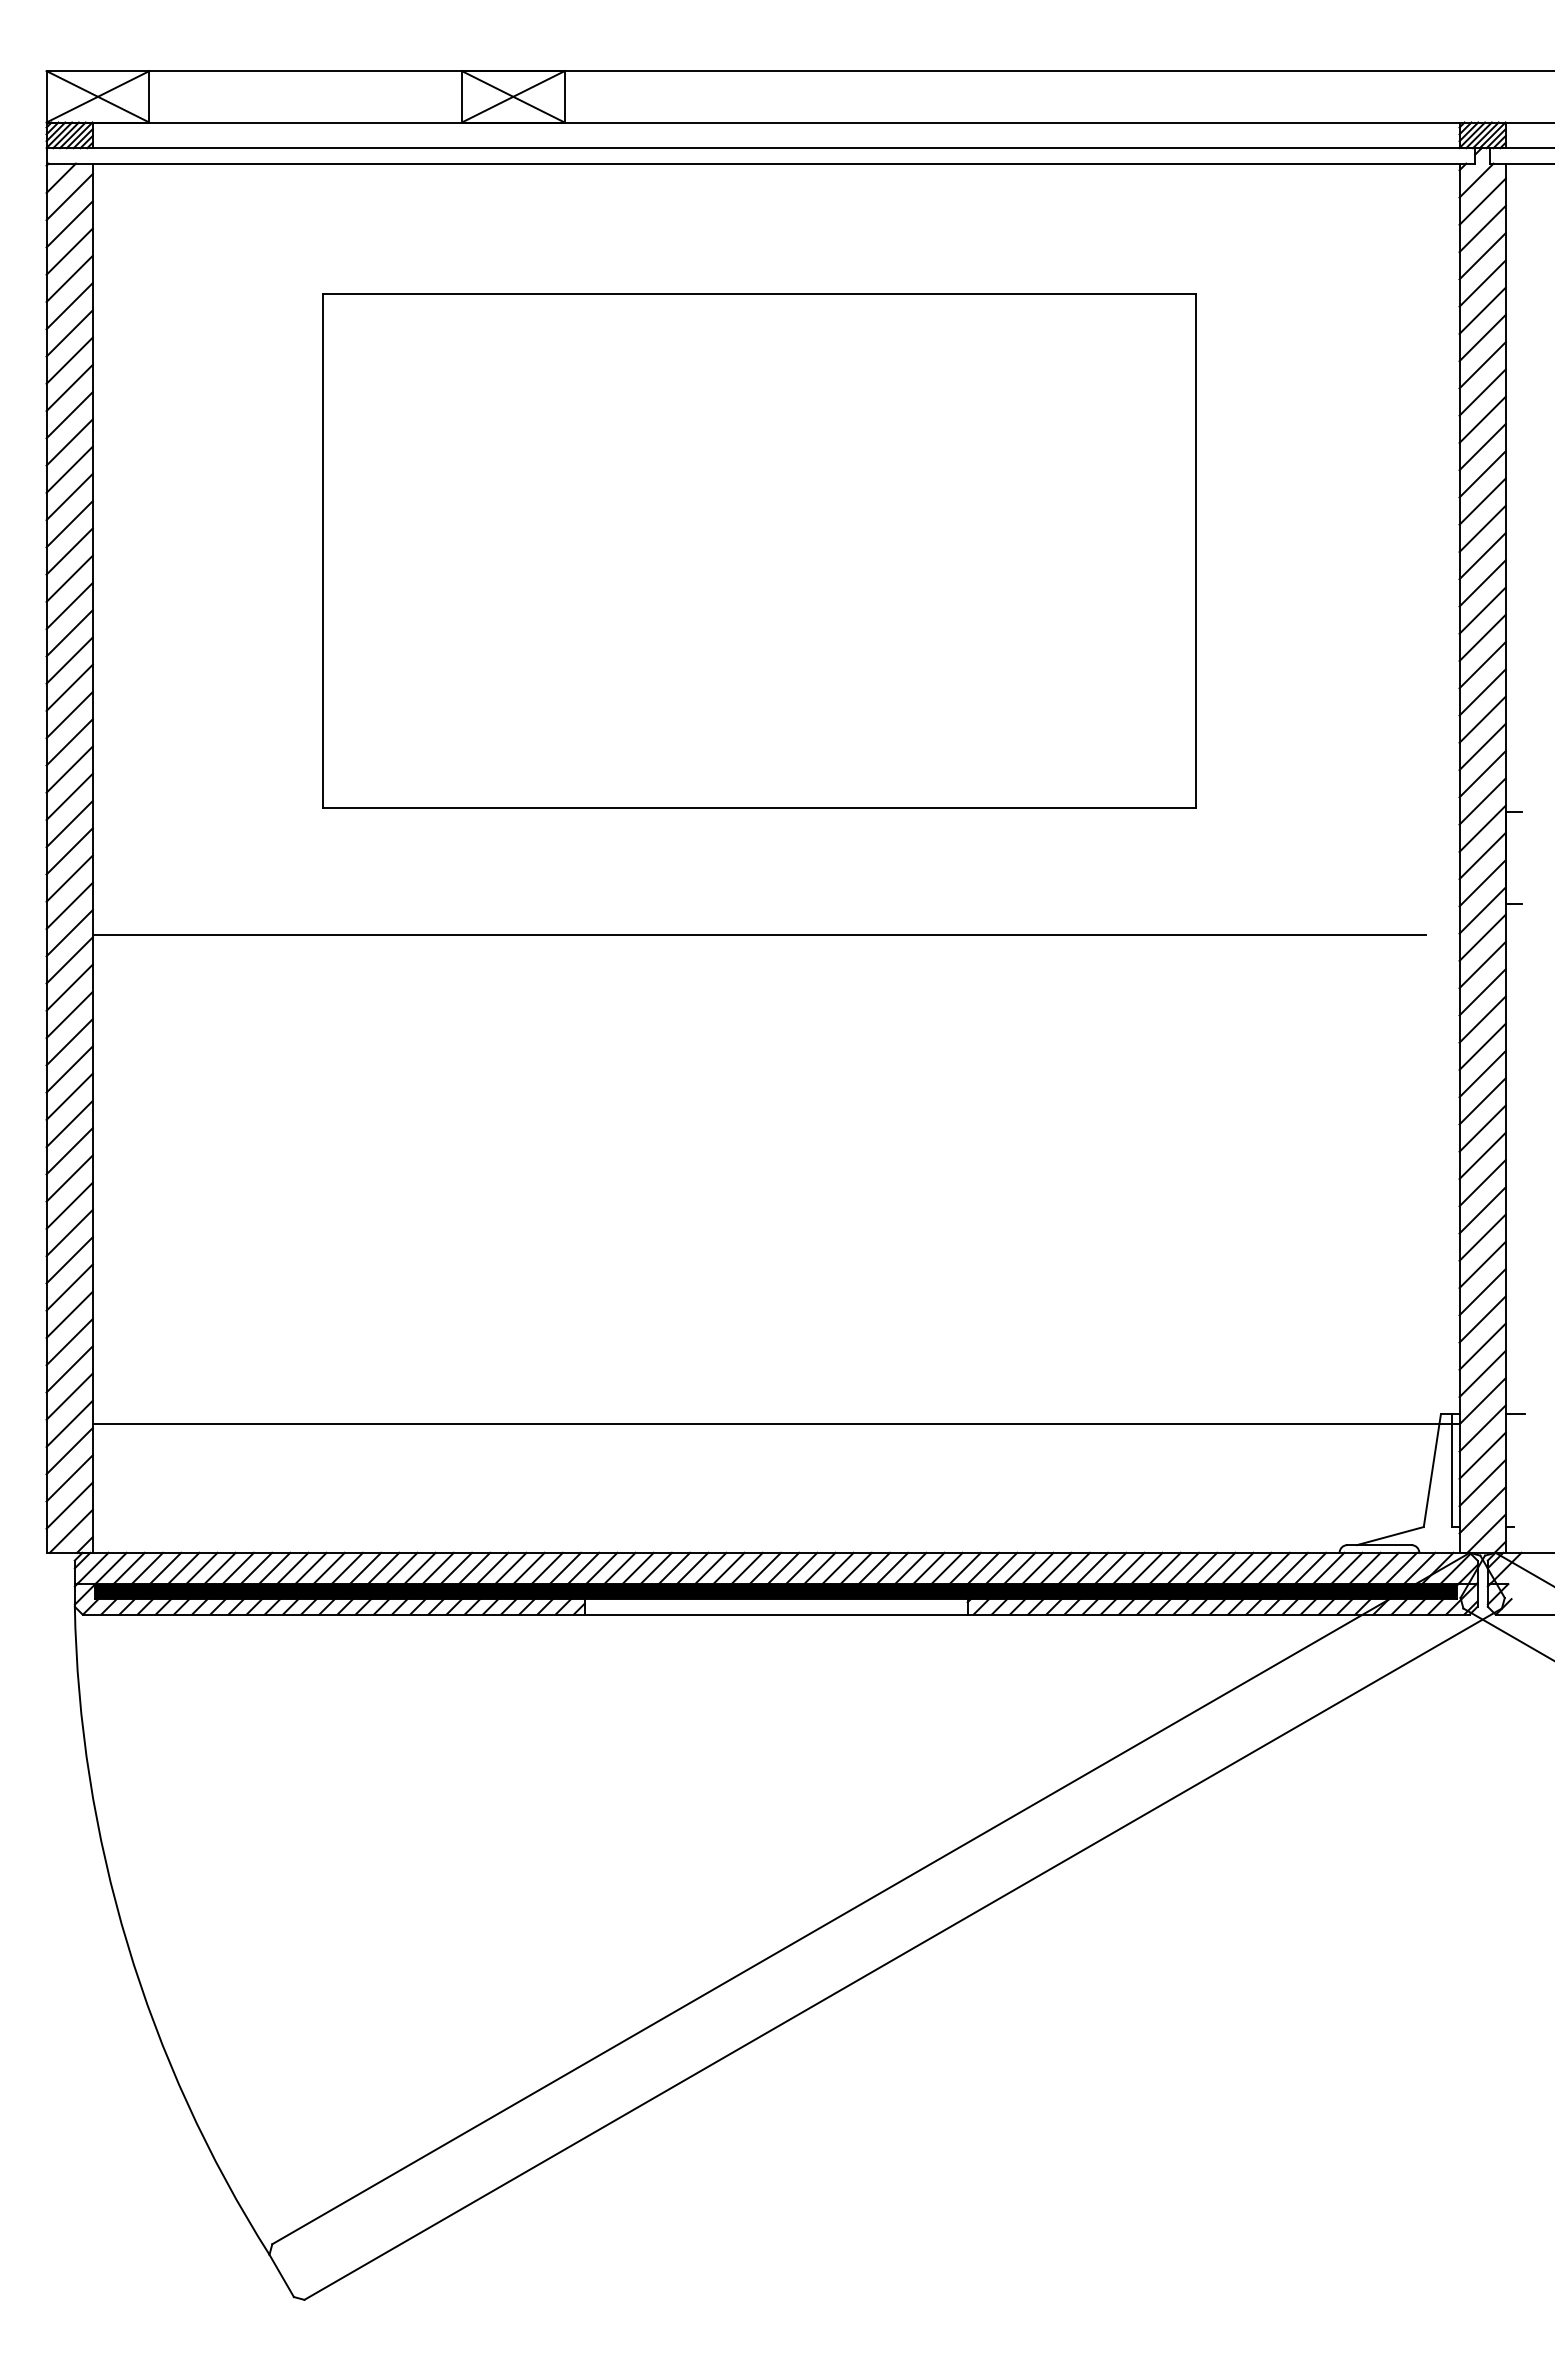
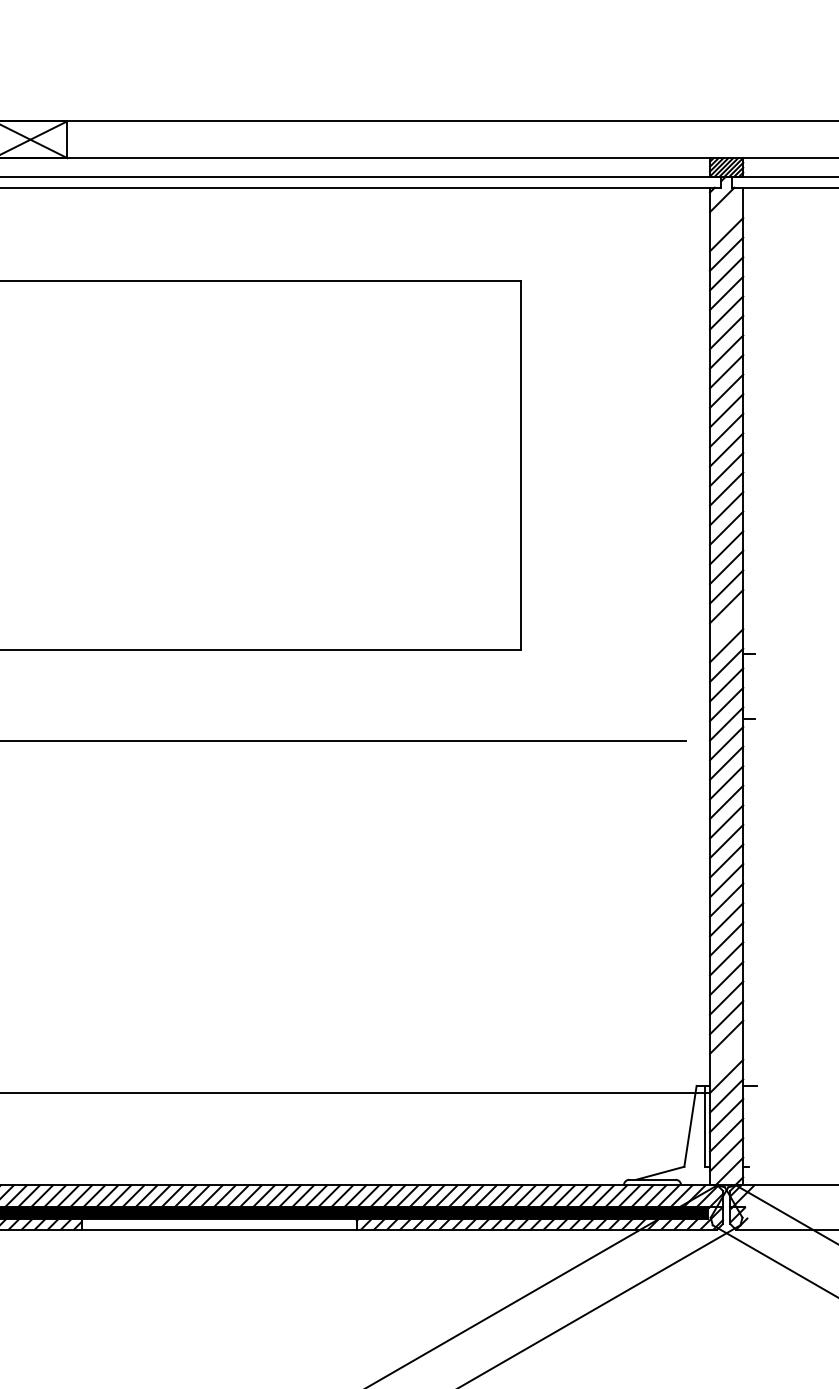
line: (1482, 201) -> (726, 214), removed
line: (1482, 774) -> (726, 626), removed
line: (1482, 1373) -> (726, 1056), removed

